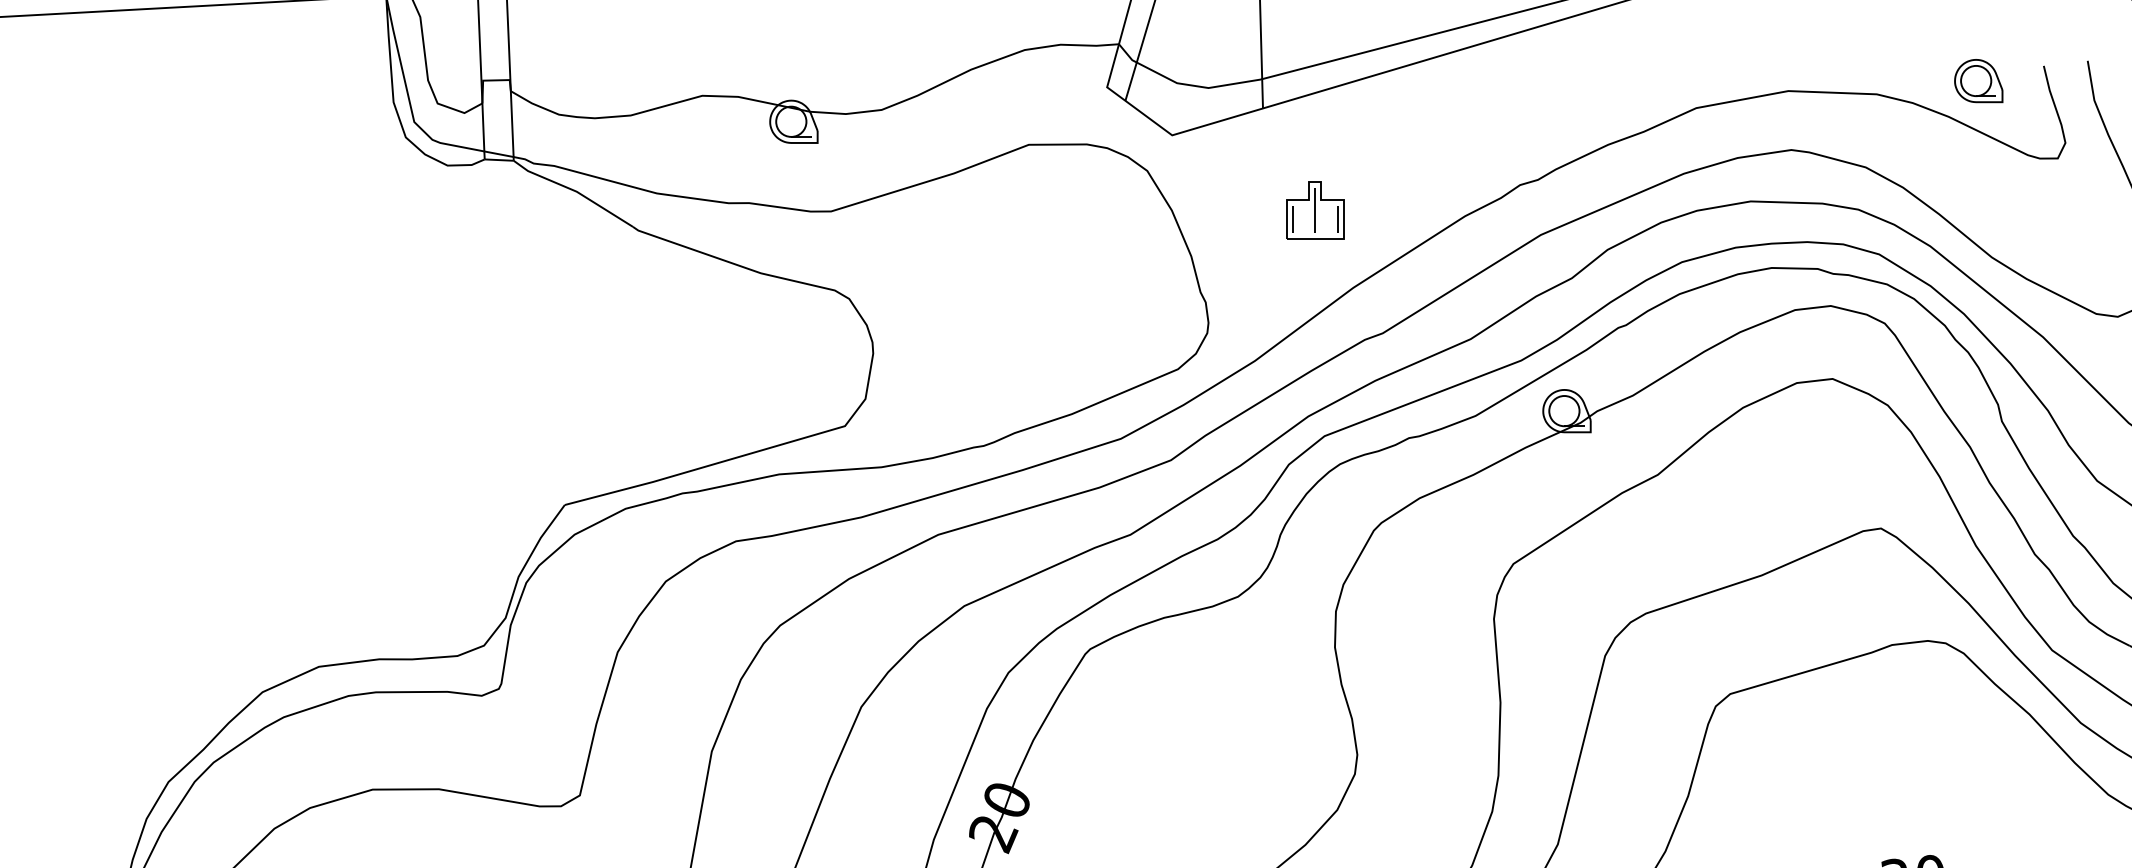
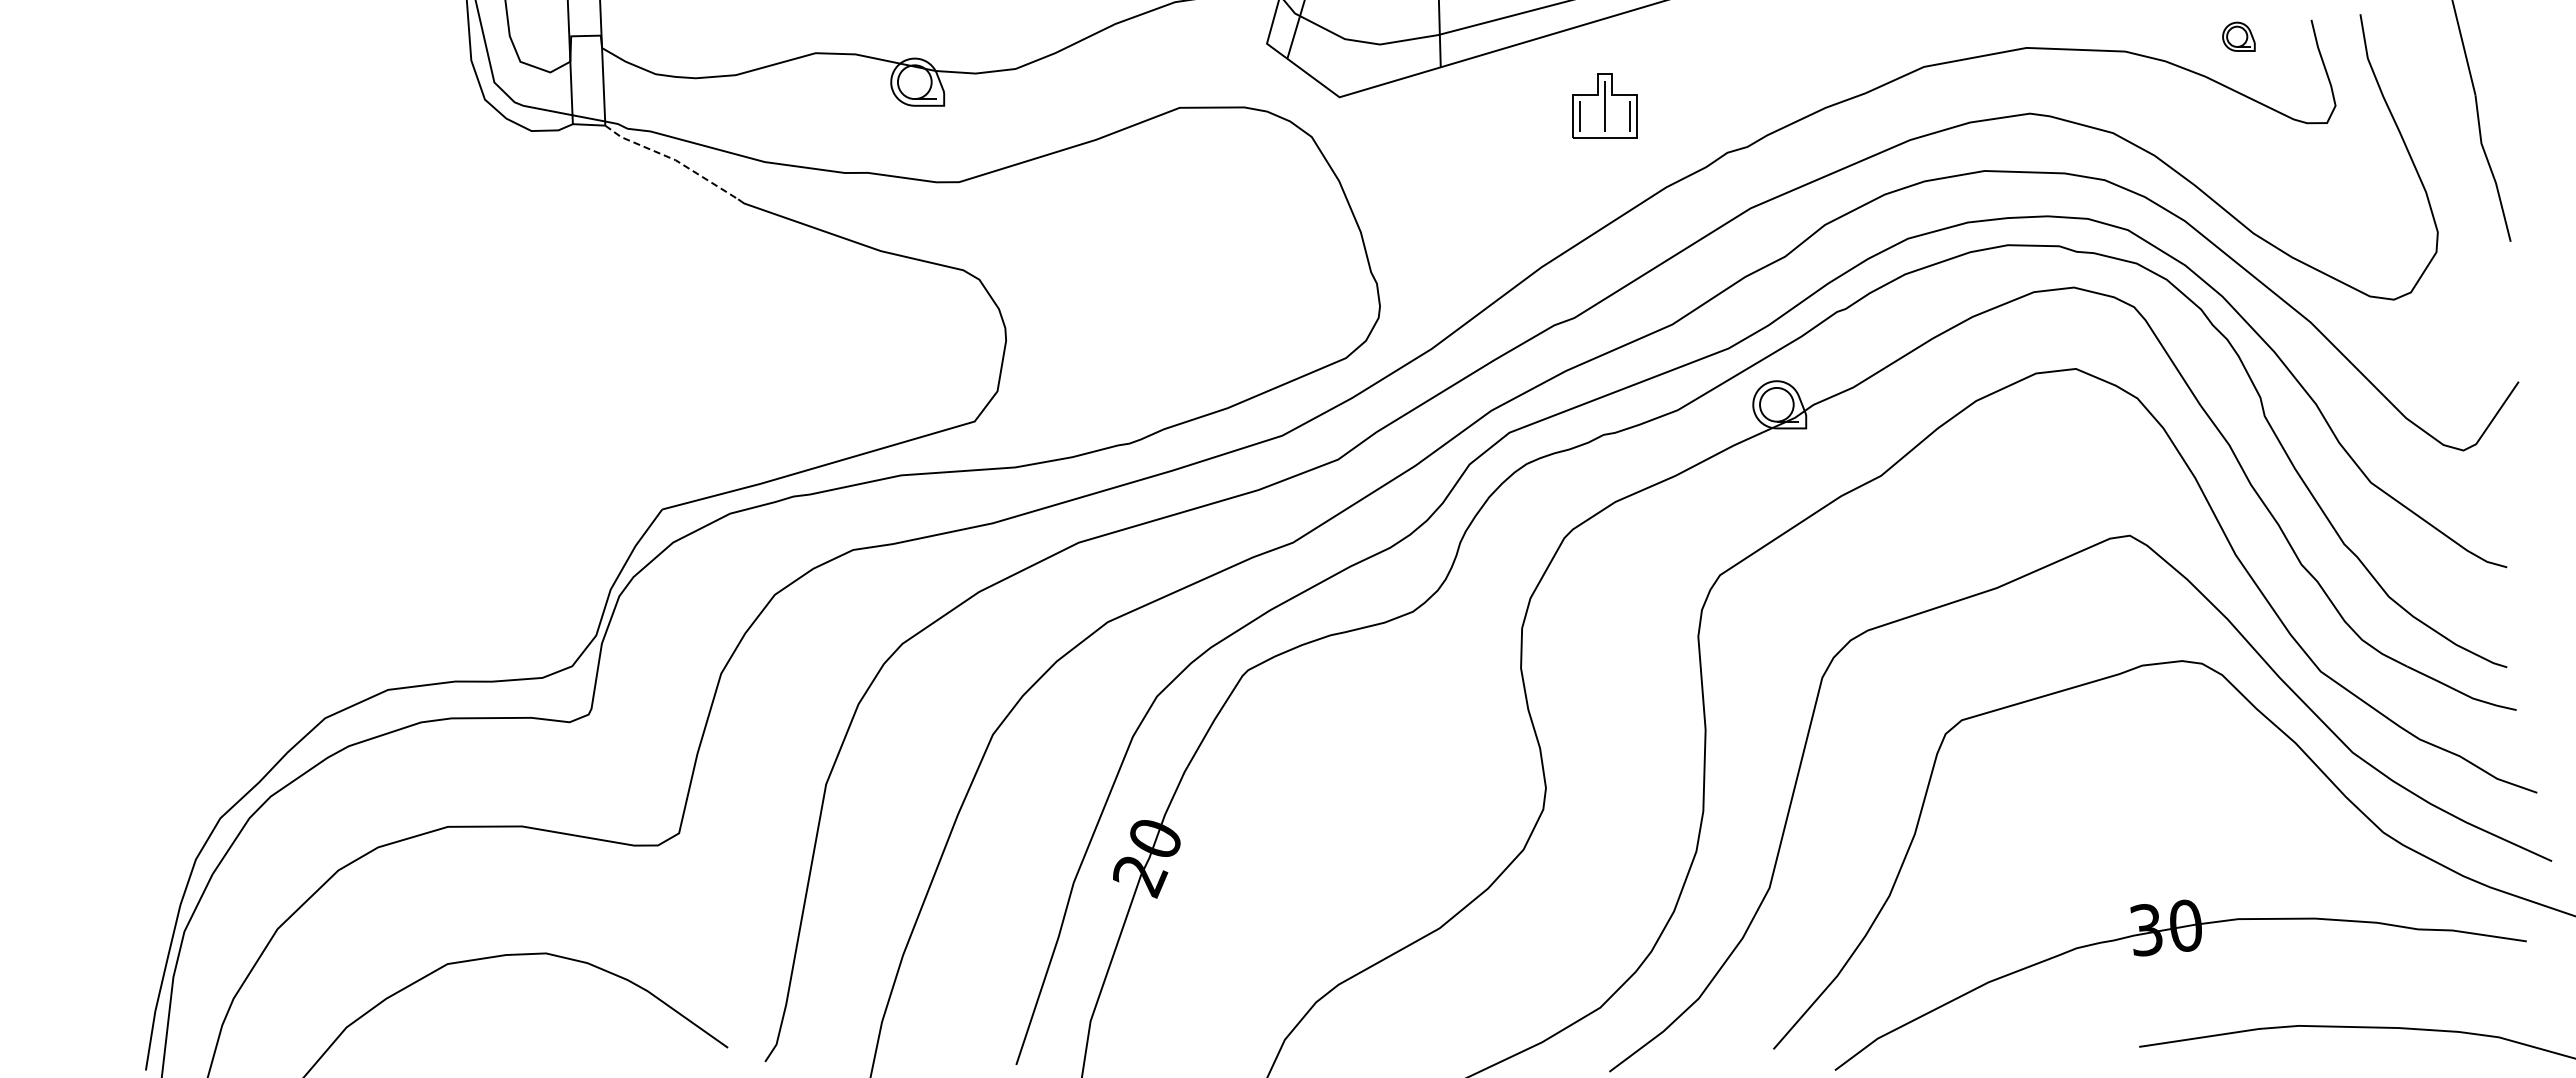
part: (1978, 80) -> (2238, 36), size x0.6
line: (574, 191) -> (672, 159), solid -> dashed
part: (1314, 209) -> (1604, 105), moved

